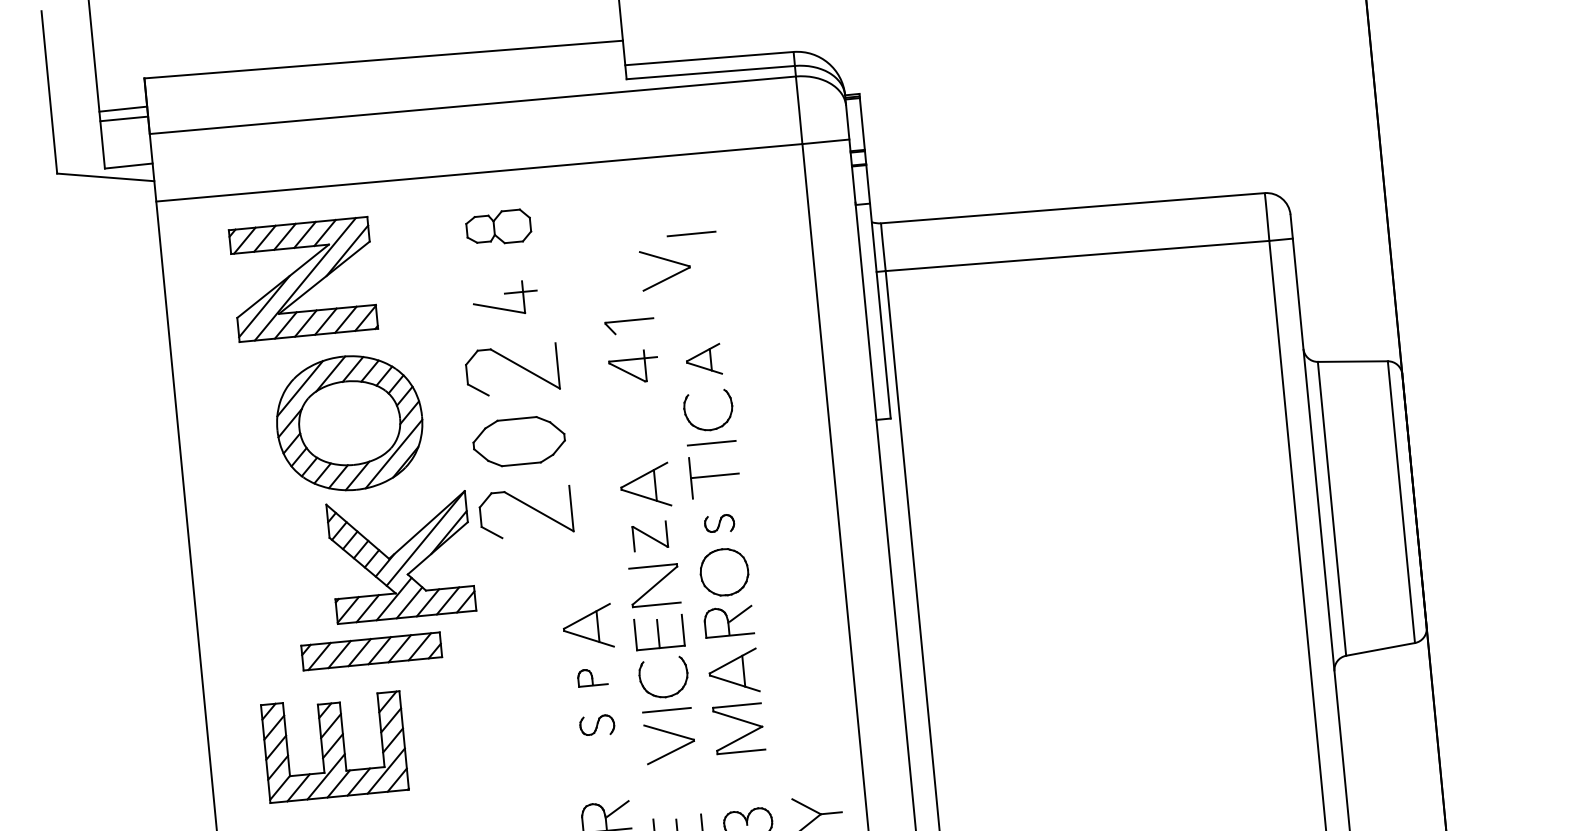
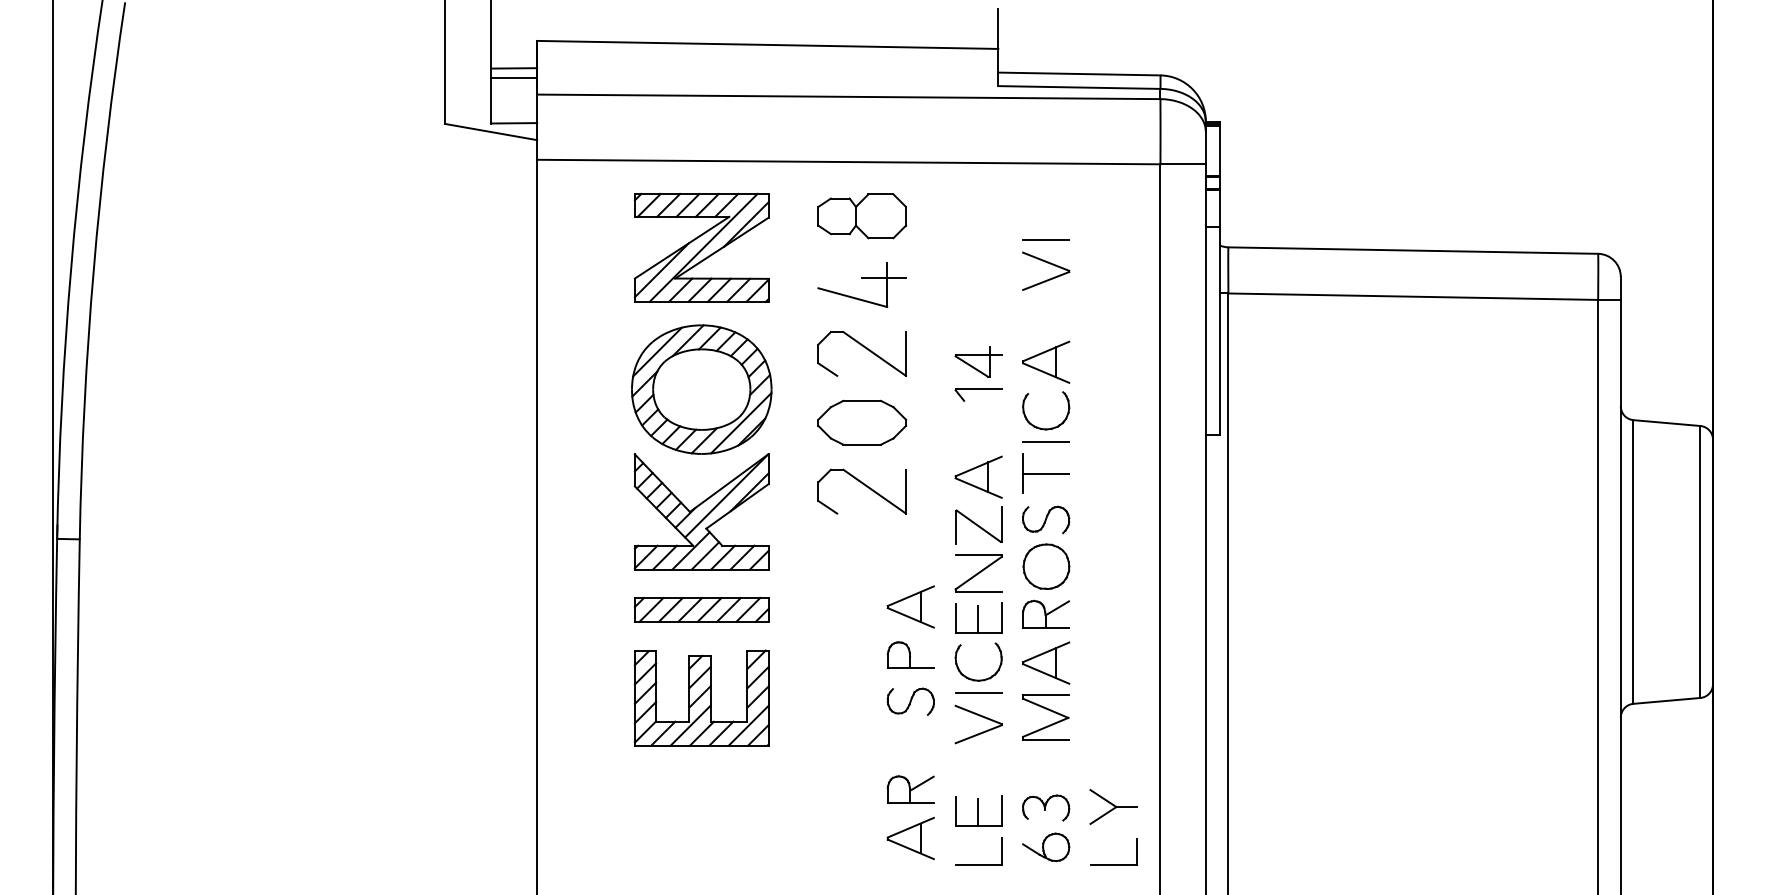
part: (498, 227) -> (862, 216), size x1.43
part: (666, 260) -> (1047, 263), moved
part: (303, 279) -> (701, 247), moved
part: (504, 298) -> (861, 284), size x1.43
part: (629, 326) -> (978, 394), moved
part: (704, 359) -> (1046, 361), size x1.43
part: (719, 523) -> (1046, 519), size x1.67
part: (649, 536) -> (978, 525), size x1.43
part: (401, 557) -> (701, 511), moved
part: (592, 676) -> (910, 654), size x1.67
part: (597, 725) -> (910, 701), size x1.43
part: (334, 746) -> (701, 697), moved

